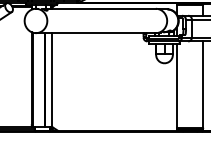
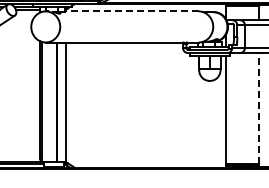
line: (103, 8) -> (131, 11), solid -> dashed
line: (203, 84) -> (259, 107), solid -> dashed

